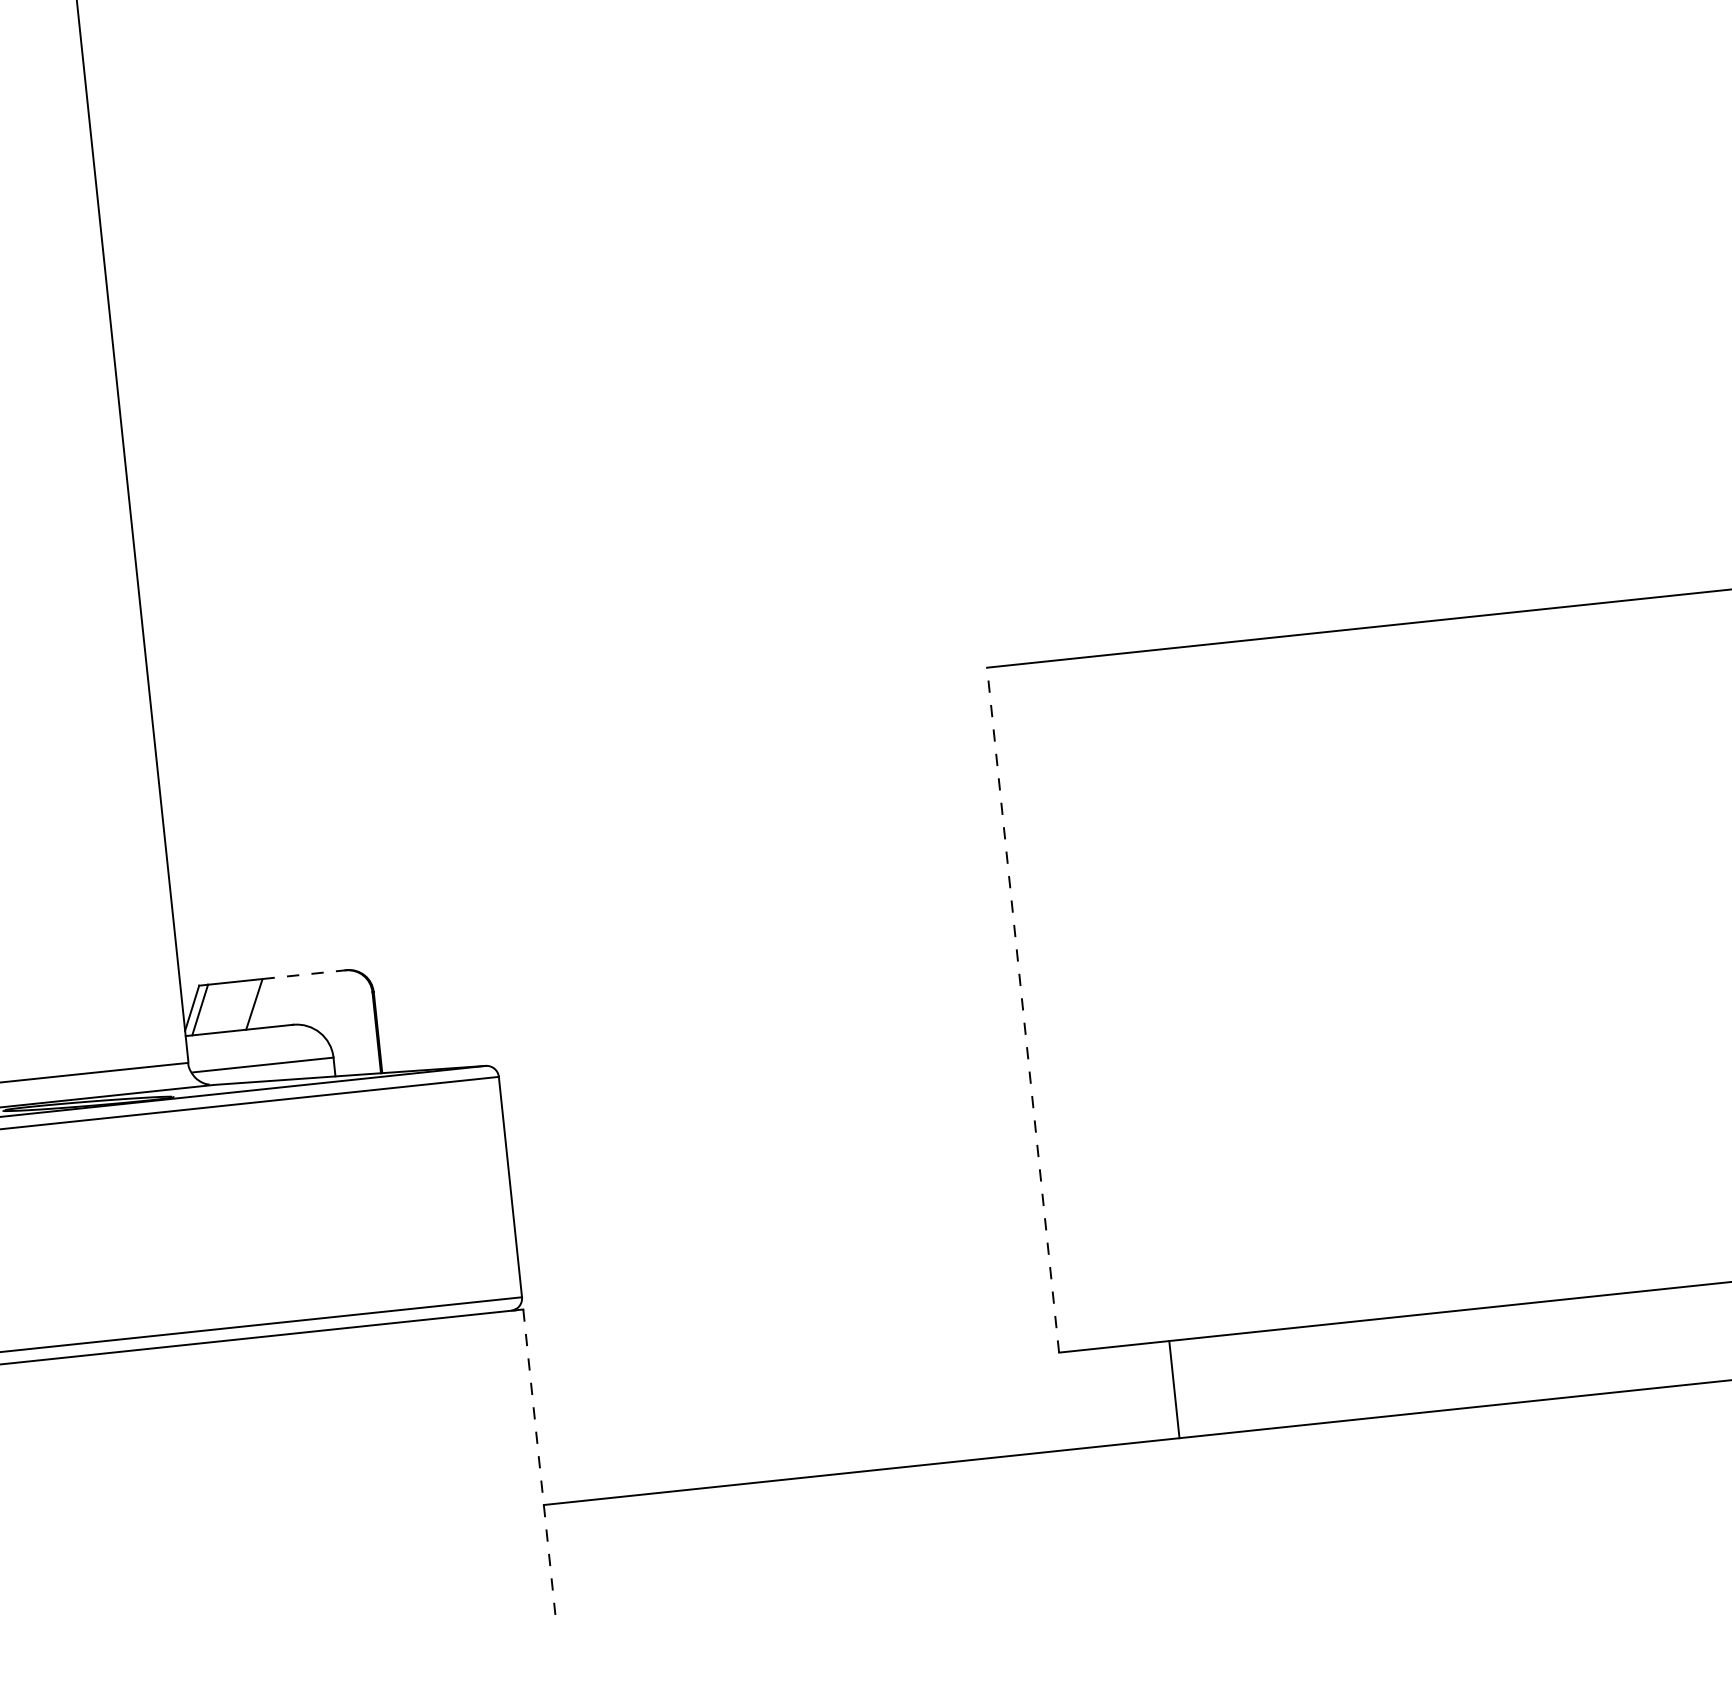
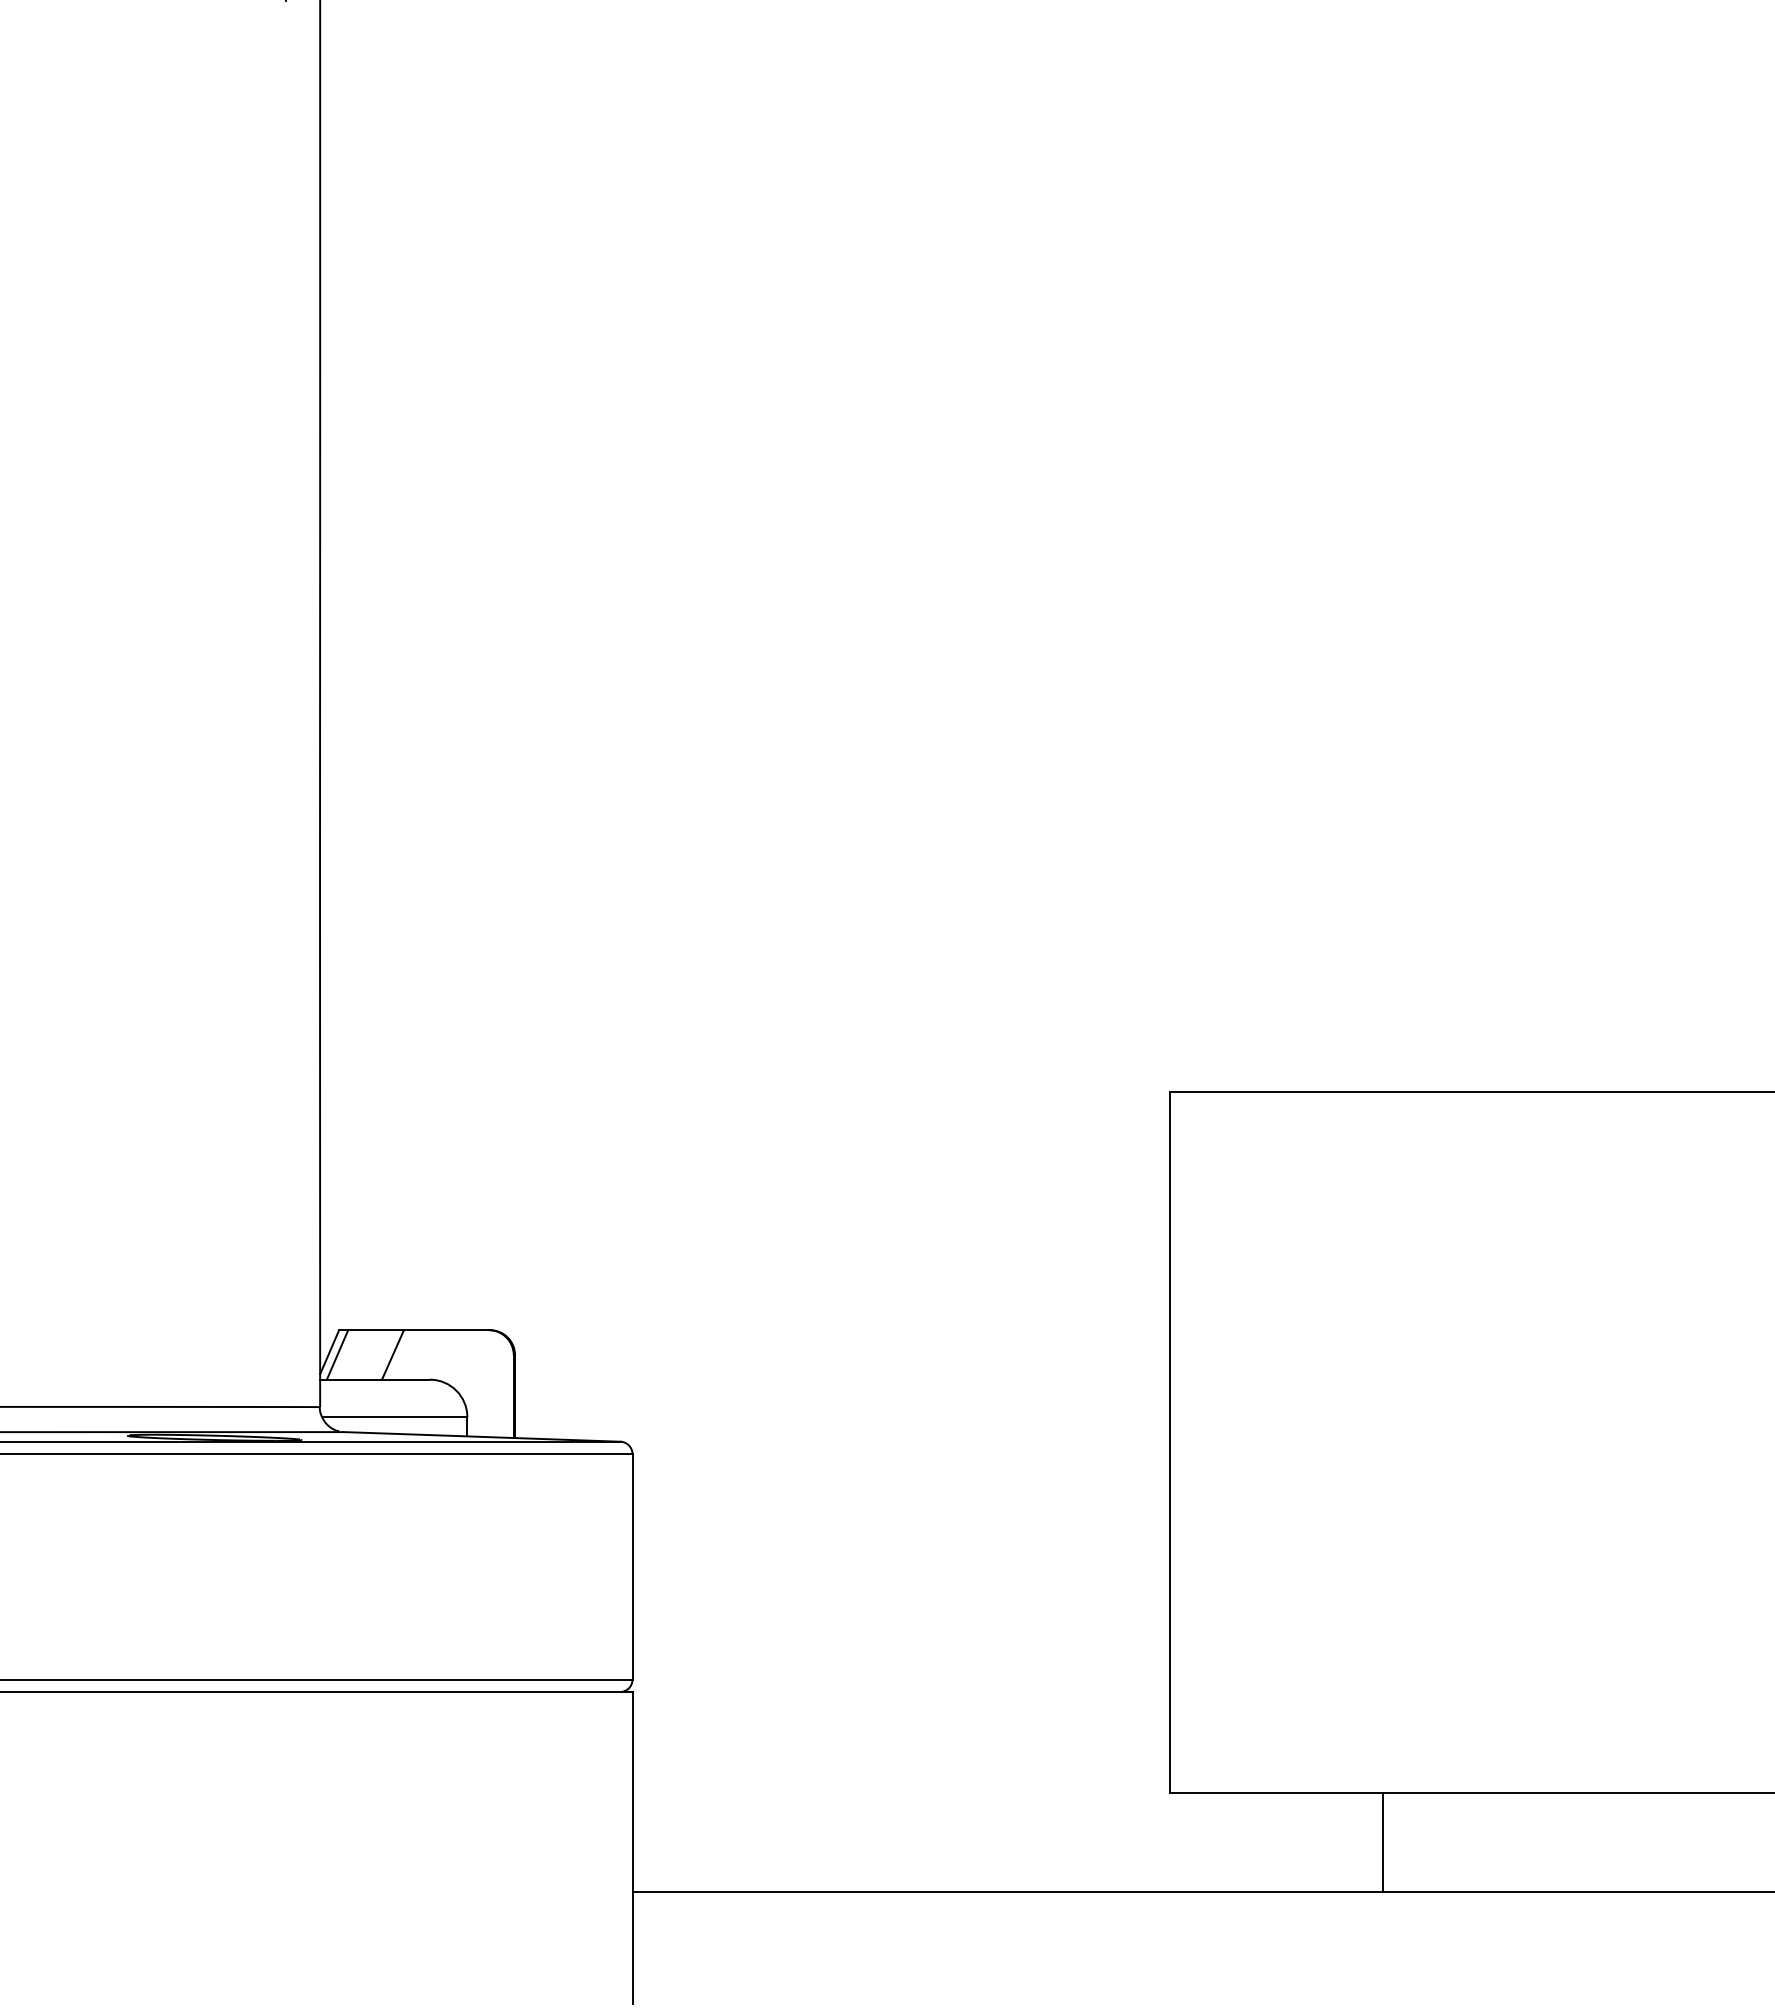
line: (304, 975) -> (446, 1330), dashed -> solid
line: (1022, 1009) -> (1169, 1441), dashed -> solid
line: (1174, 1388) -> (1383, 1841), moved
line: (539, 1461) -> (632, 1847), dashed -> solid

